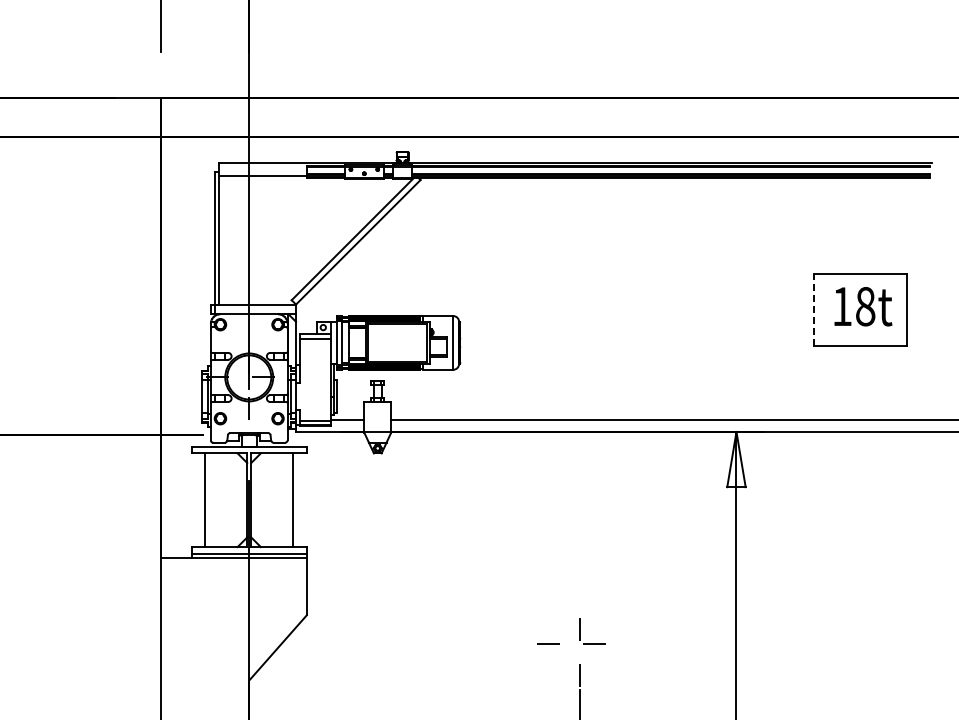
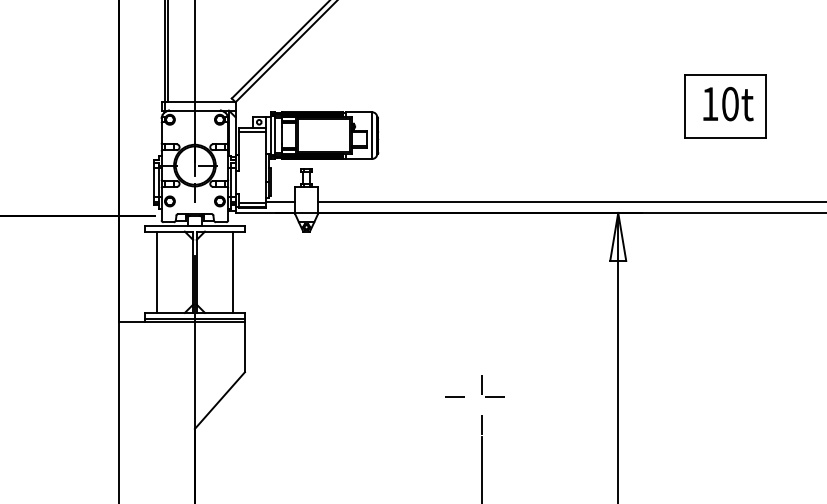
text: (865, 306) -> (730, 103), 18t -> 10t
line: (813, 309) -> (685, 106), dashed -> solid

